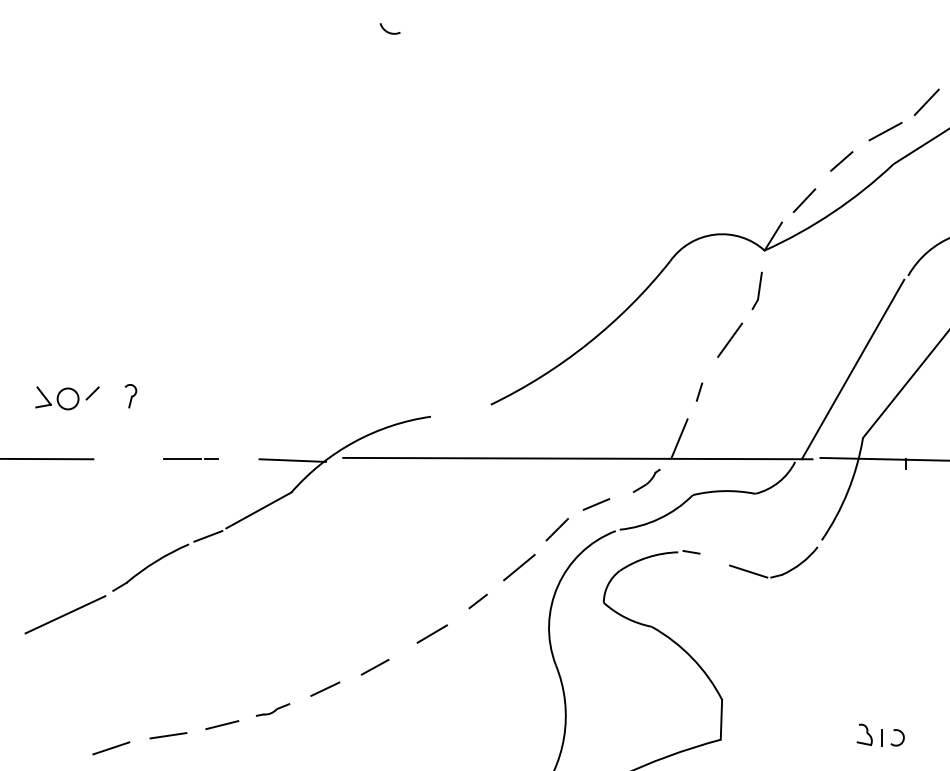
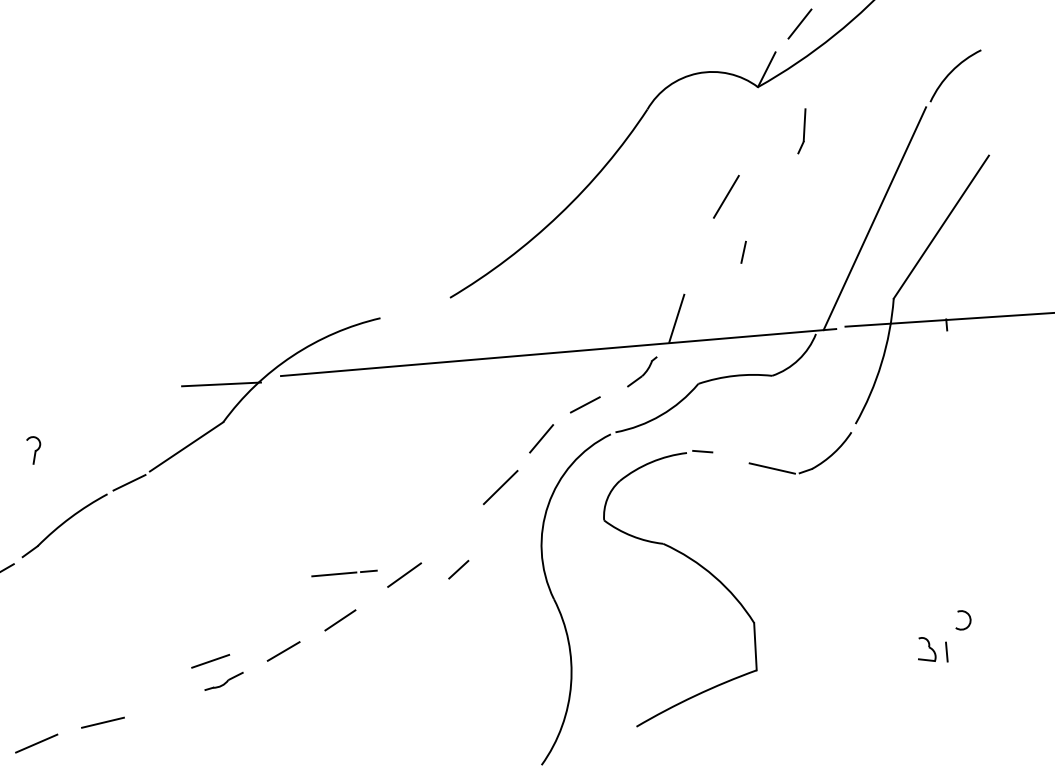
part: (756, 290) -> (800, 130), moved
line: (699, 391) -> (743, 251), moved
part: (130, 396) -> (33, 450), moved
line: (190, 458) -> (343, 572), moved
line: (477, 601) -> (457, 569), moved
line: (222, 724) -> (210, 660), moved
arc: (902, 736) -> (968, 618), moved

